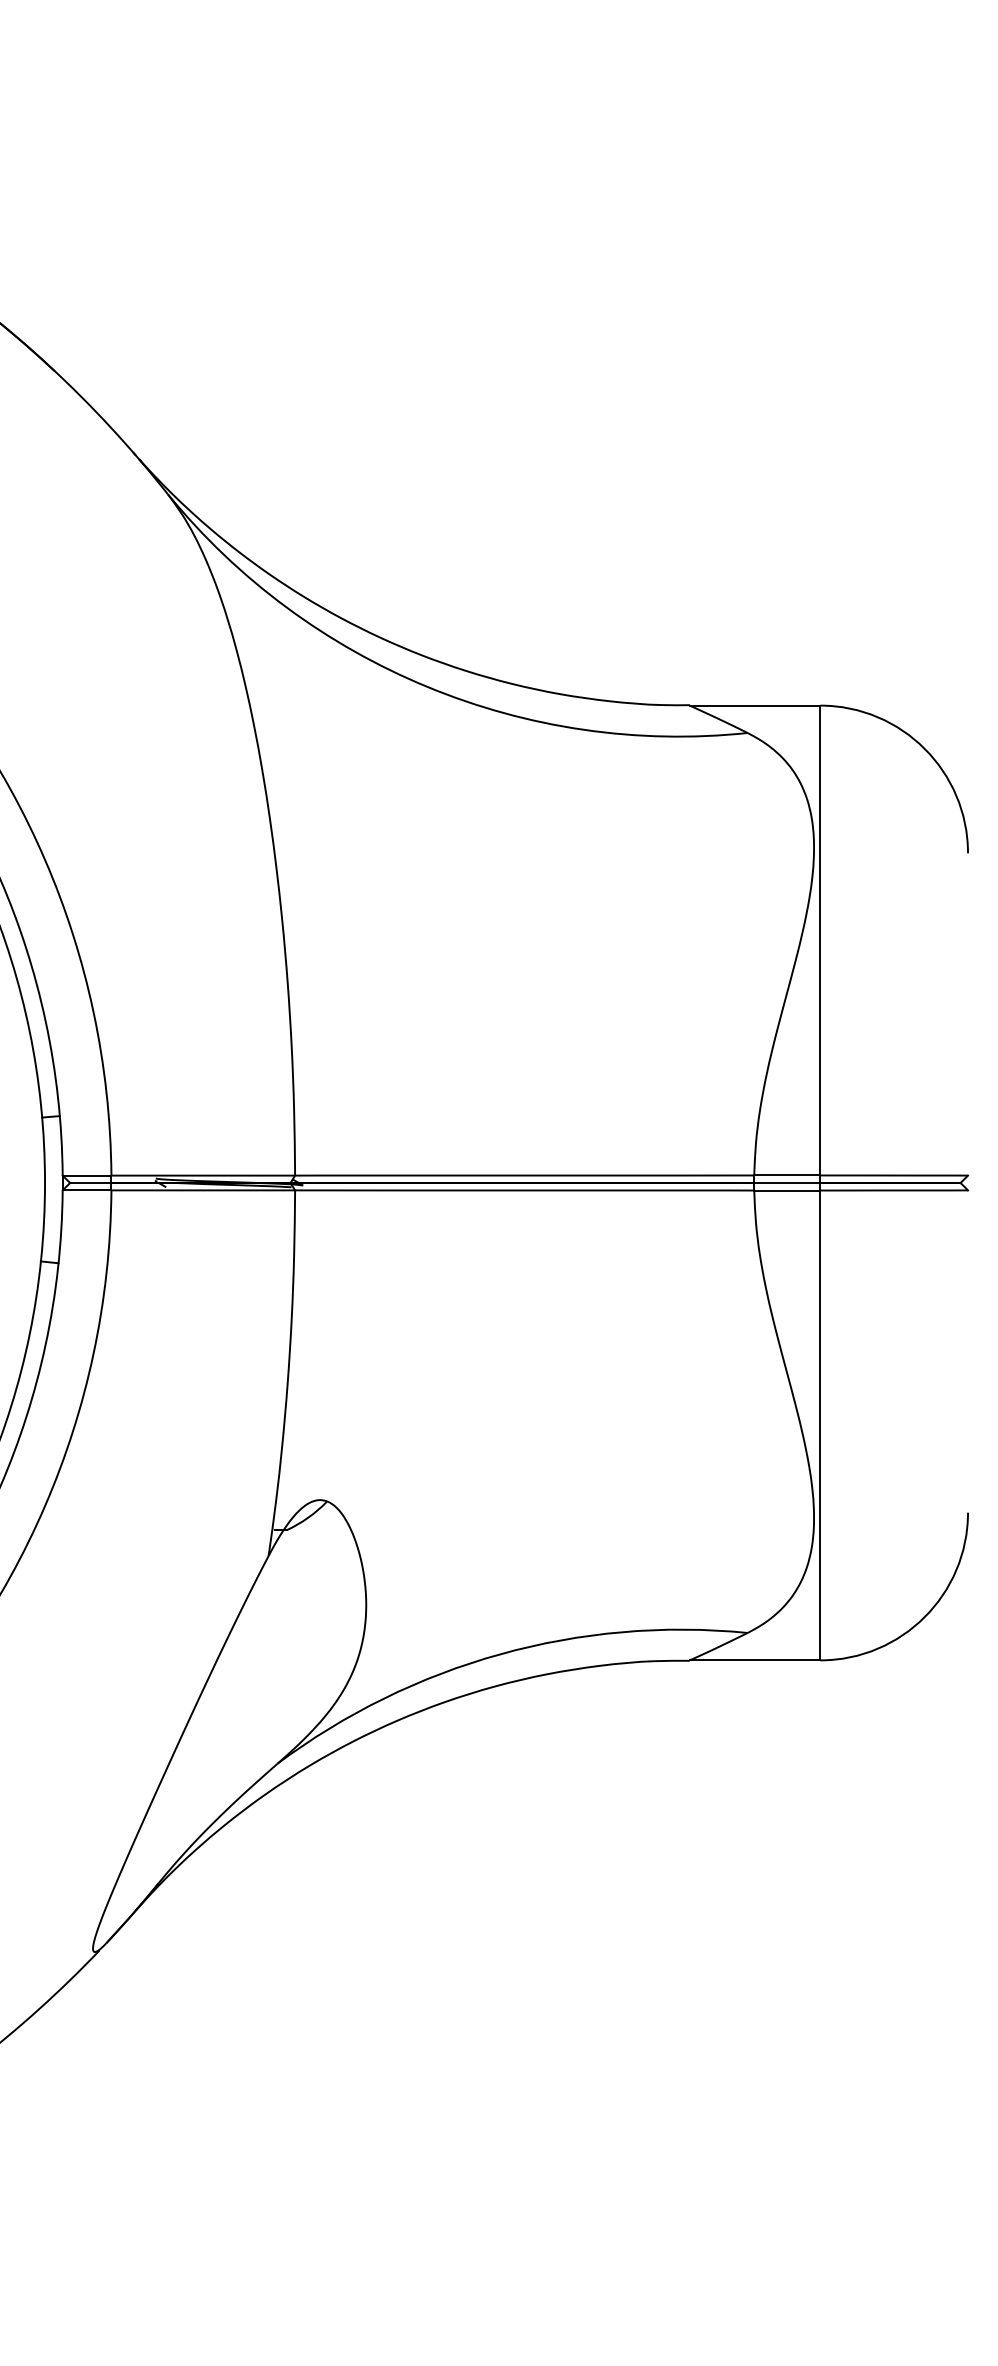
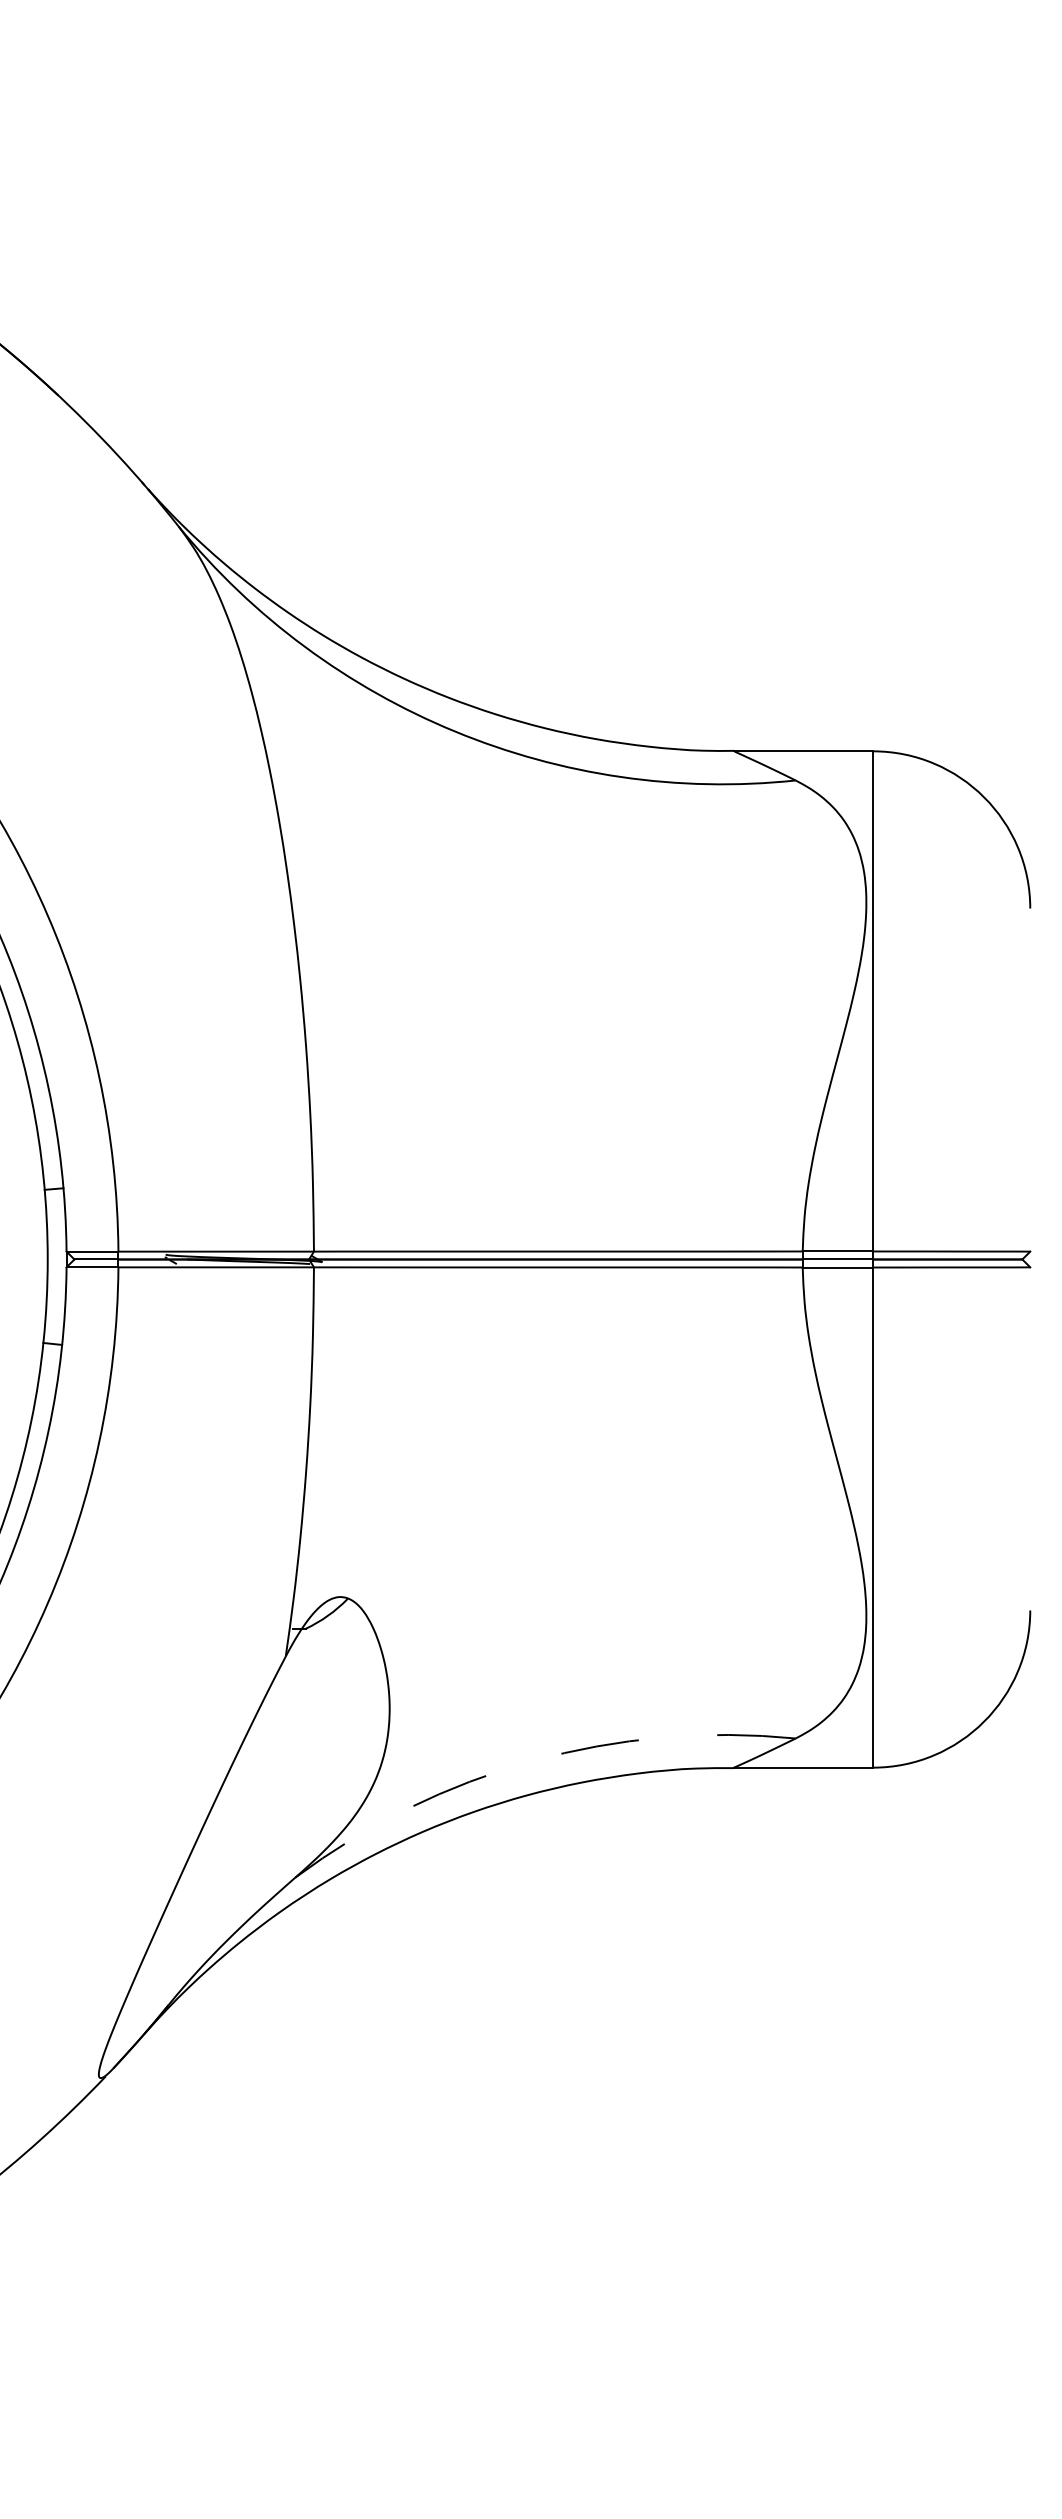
arc: (500, 1654) -> (532, 1761), solid -> dashed

